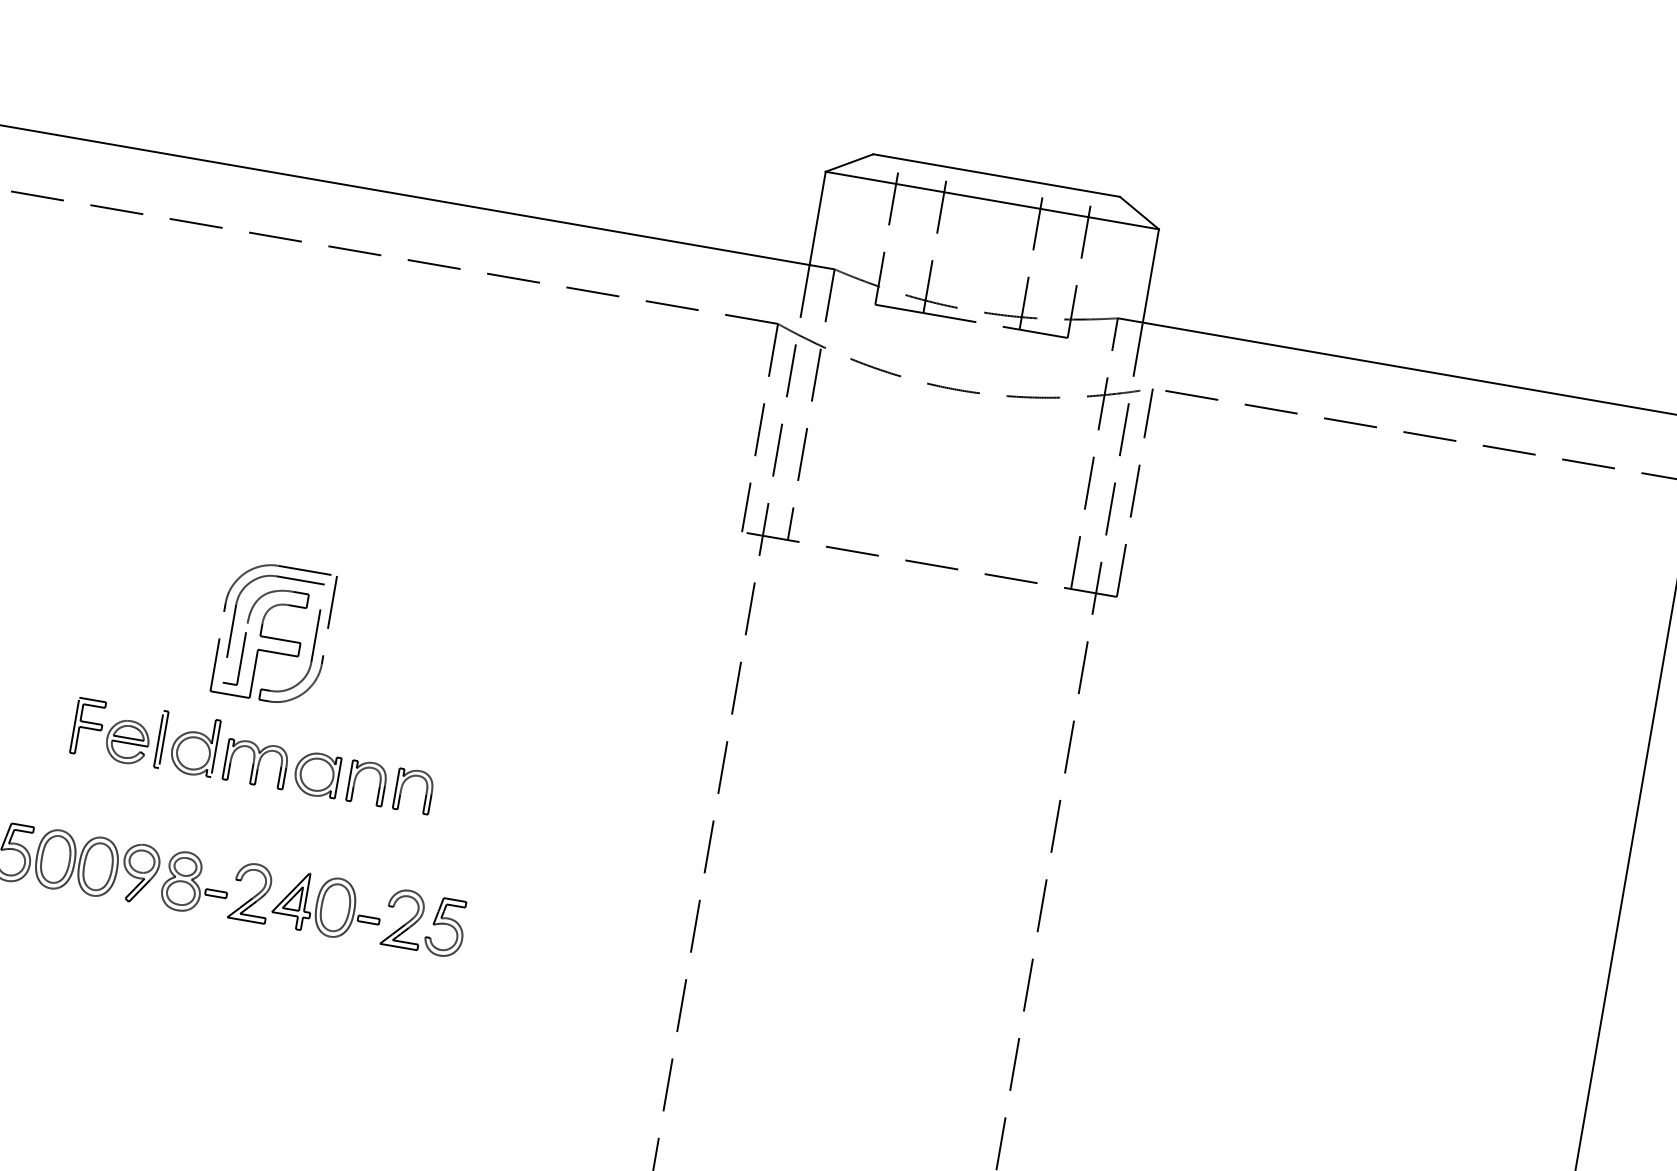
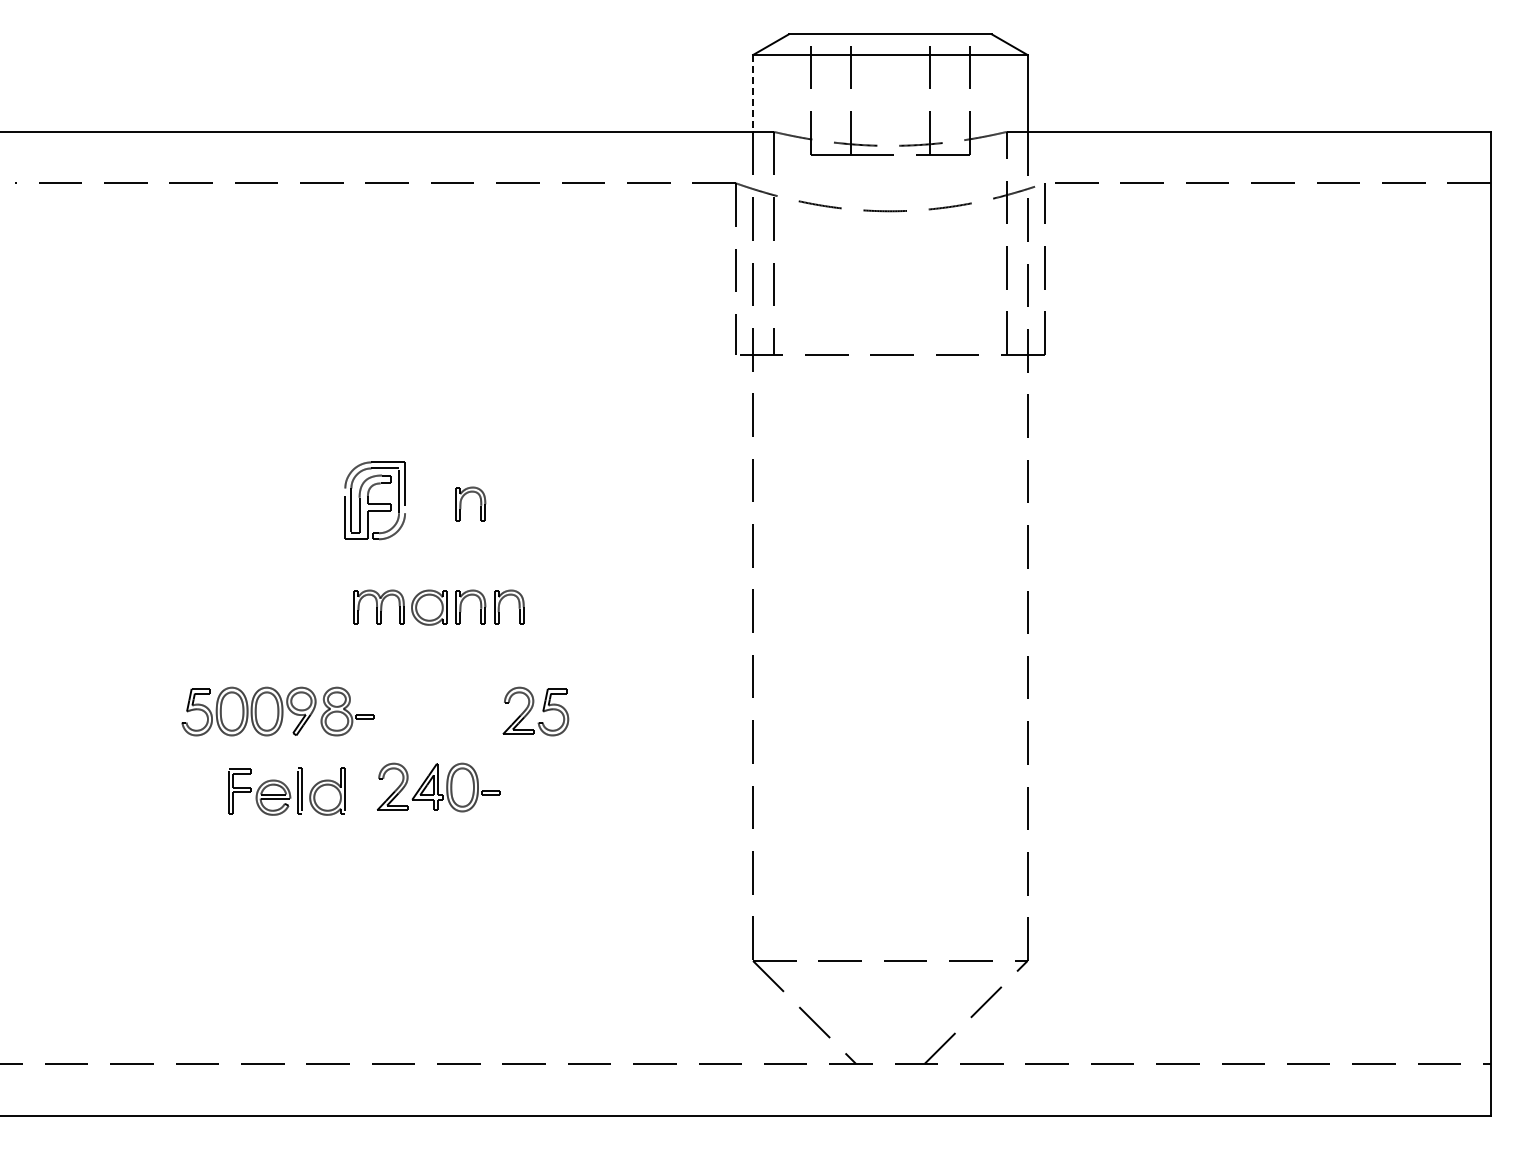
line: (818, 218) -> (753, 93), solid -> dashed
part: (272, 633) -> (374, 500), size x0.7
part: (379, 650) -> (462, 499), added
part: (144, 737) -> (286, 791), moved
part: (306, 902) -> (438, 787), moved

